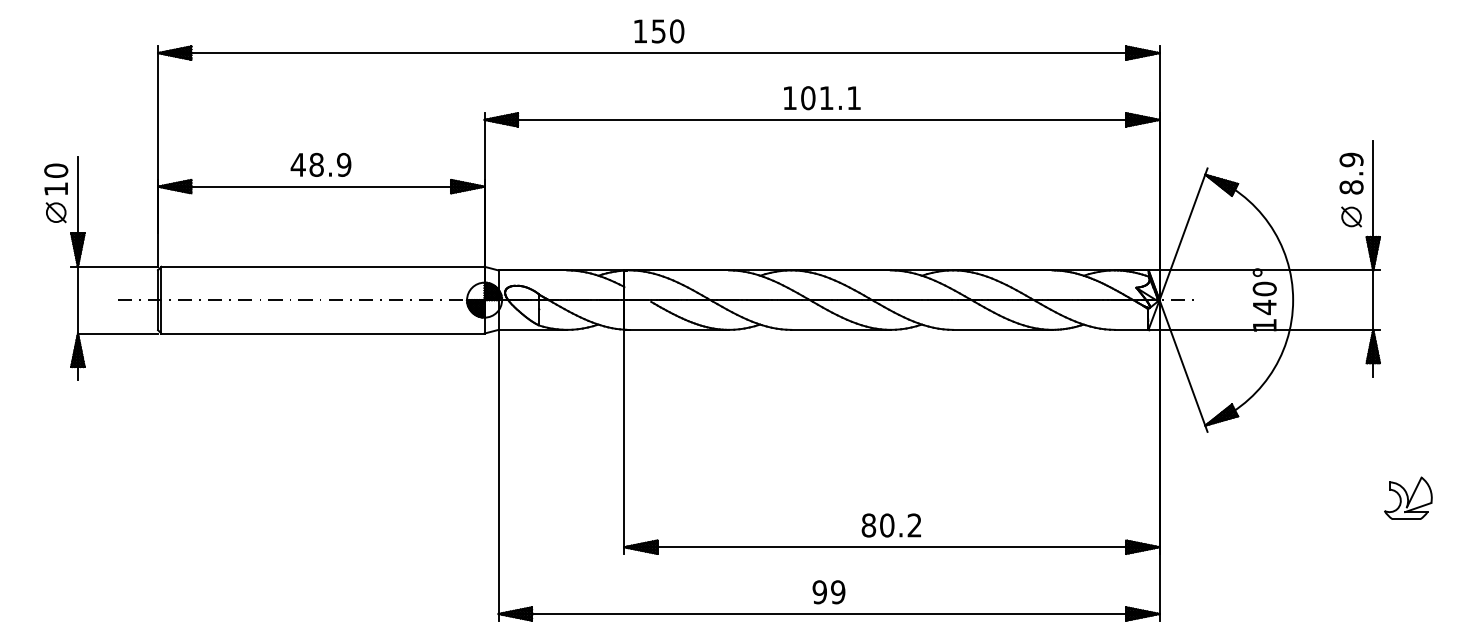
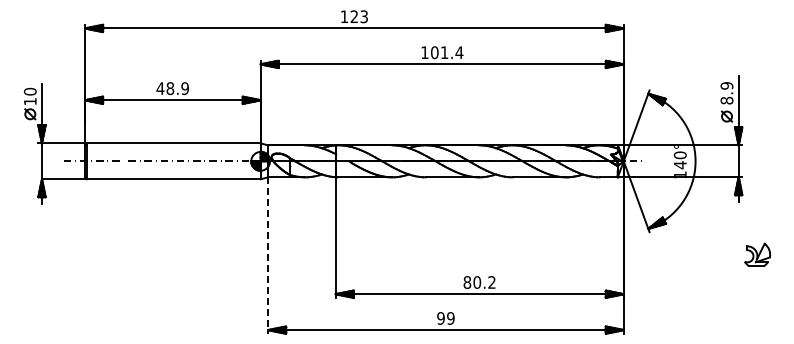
text: (668, 30) -> (359, 16), 150 -> 123
text: (854, 97) -> (459, 52), 101.1 -> 101.4
line: (499, 477) -> (268, 256), solid -> dashed
part: (1408, 497) -> (757, 254), moved

